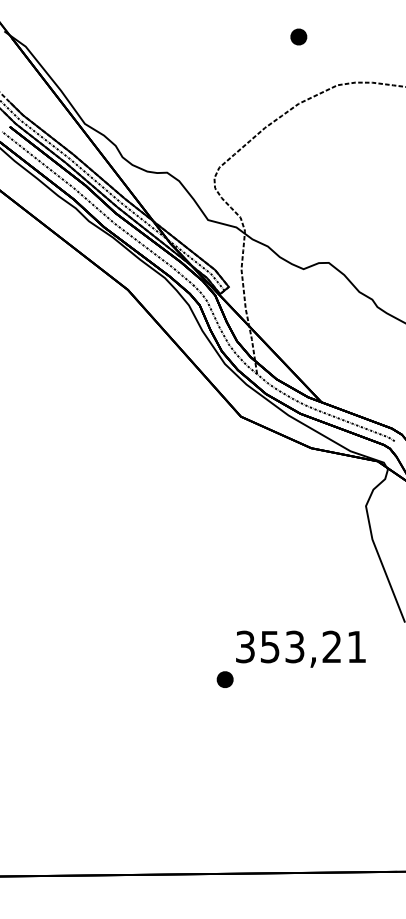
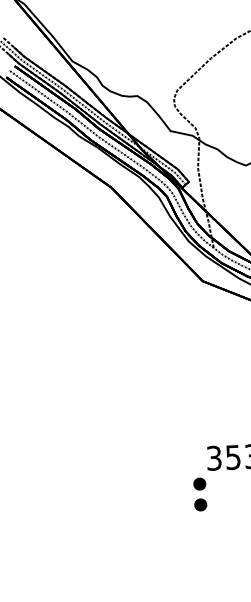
part: (224, 706) -> (200, 504), added

